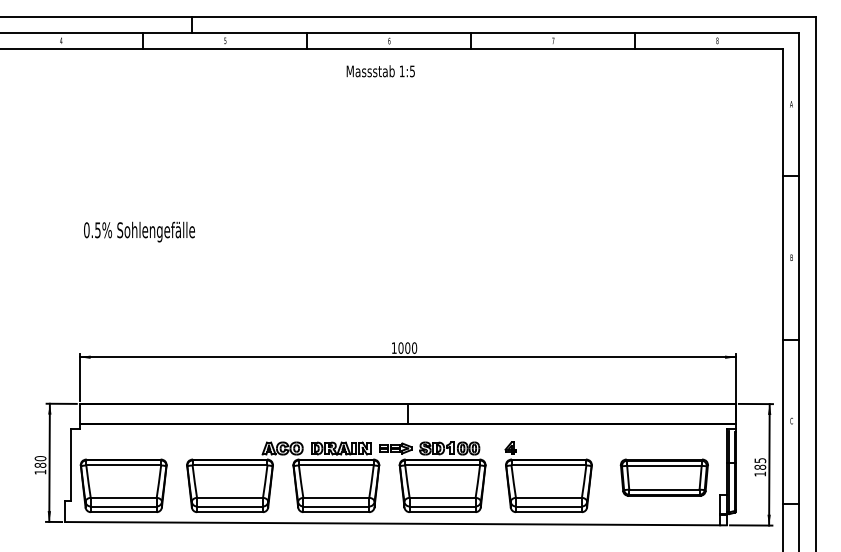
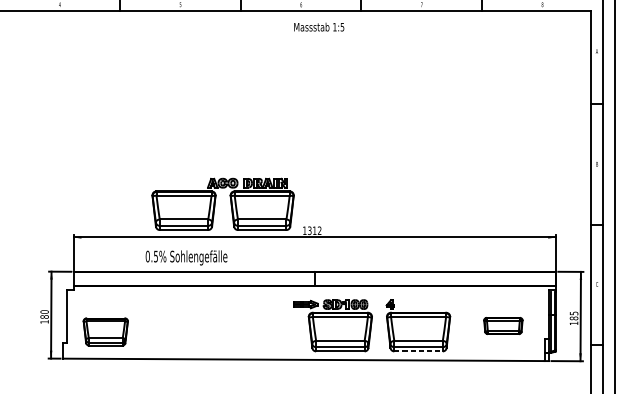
text: (380, 71) -> (318, 27), moved
text: (139, 231) -> (186, 257), moved
text: (407, 347) -> (314, 230), 1000 -> 1312
part: (293, 476) -> (230, 203), moved
part: (663, 477) -> (502, 325), size x0.6
part: (123, 485) -> (105, 331), size x0.7
line: (548, 512) -> (418, 351), solid -> dashed

